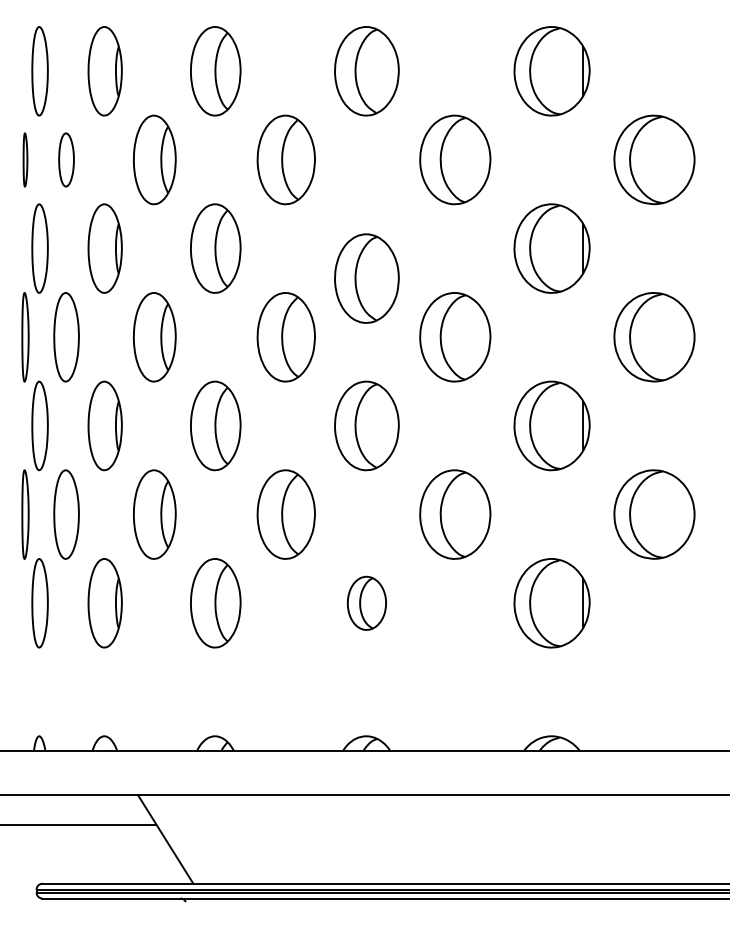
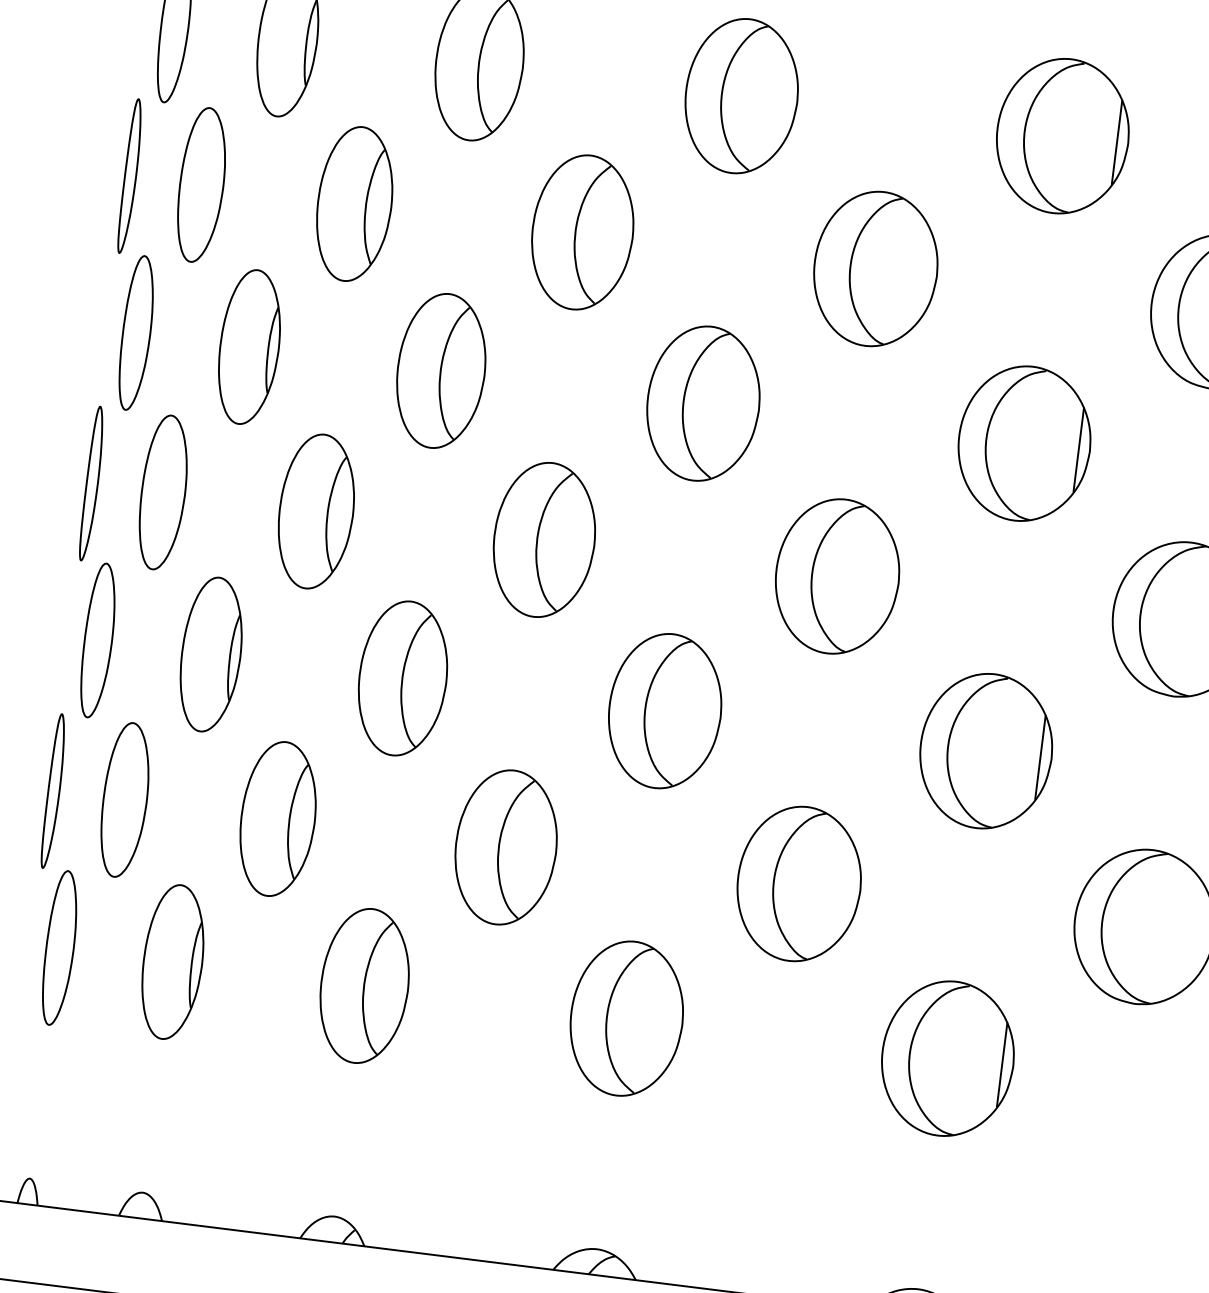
part: (25, 159) -> (130, 175), size x1.67
part: (66, 159) -> (201, 184), size x1.67
part: (366, 278) -> (702, 403), moved
part: (366, 603) -> (626, 1019), size x1.67

